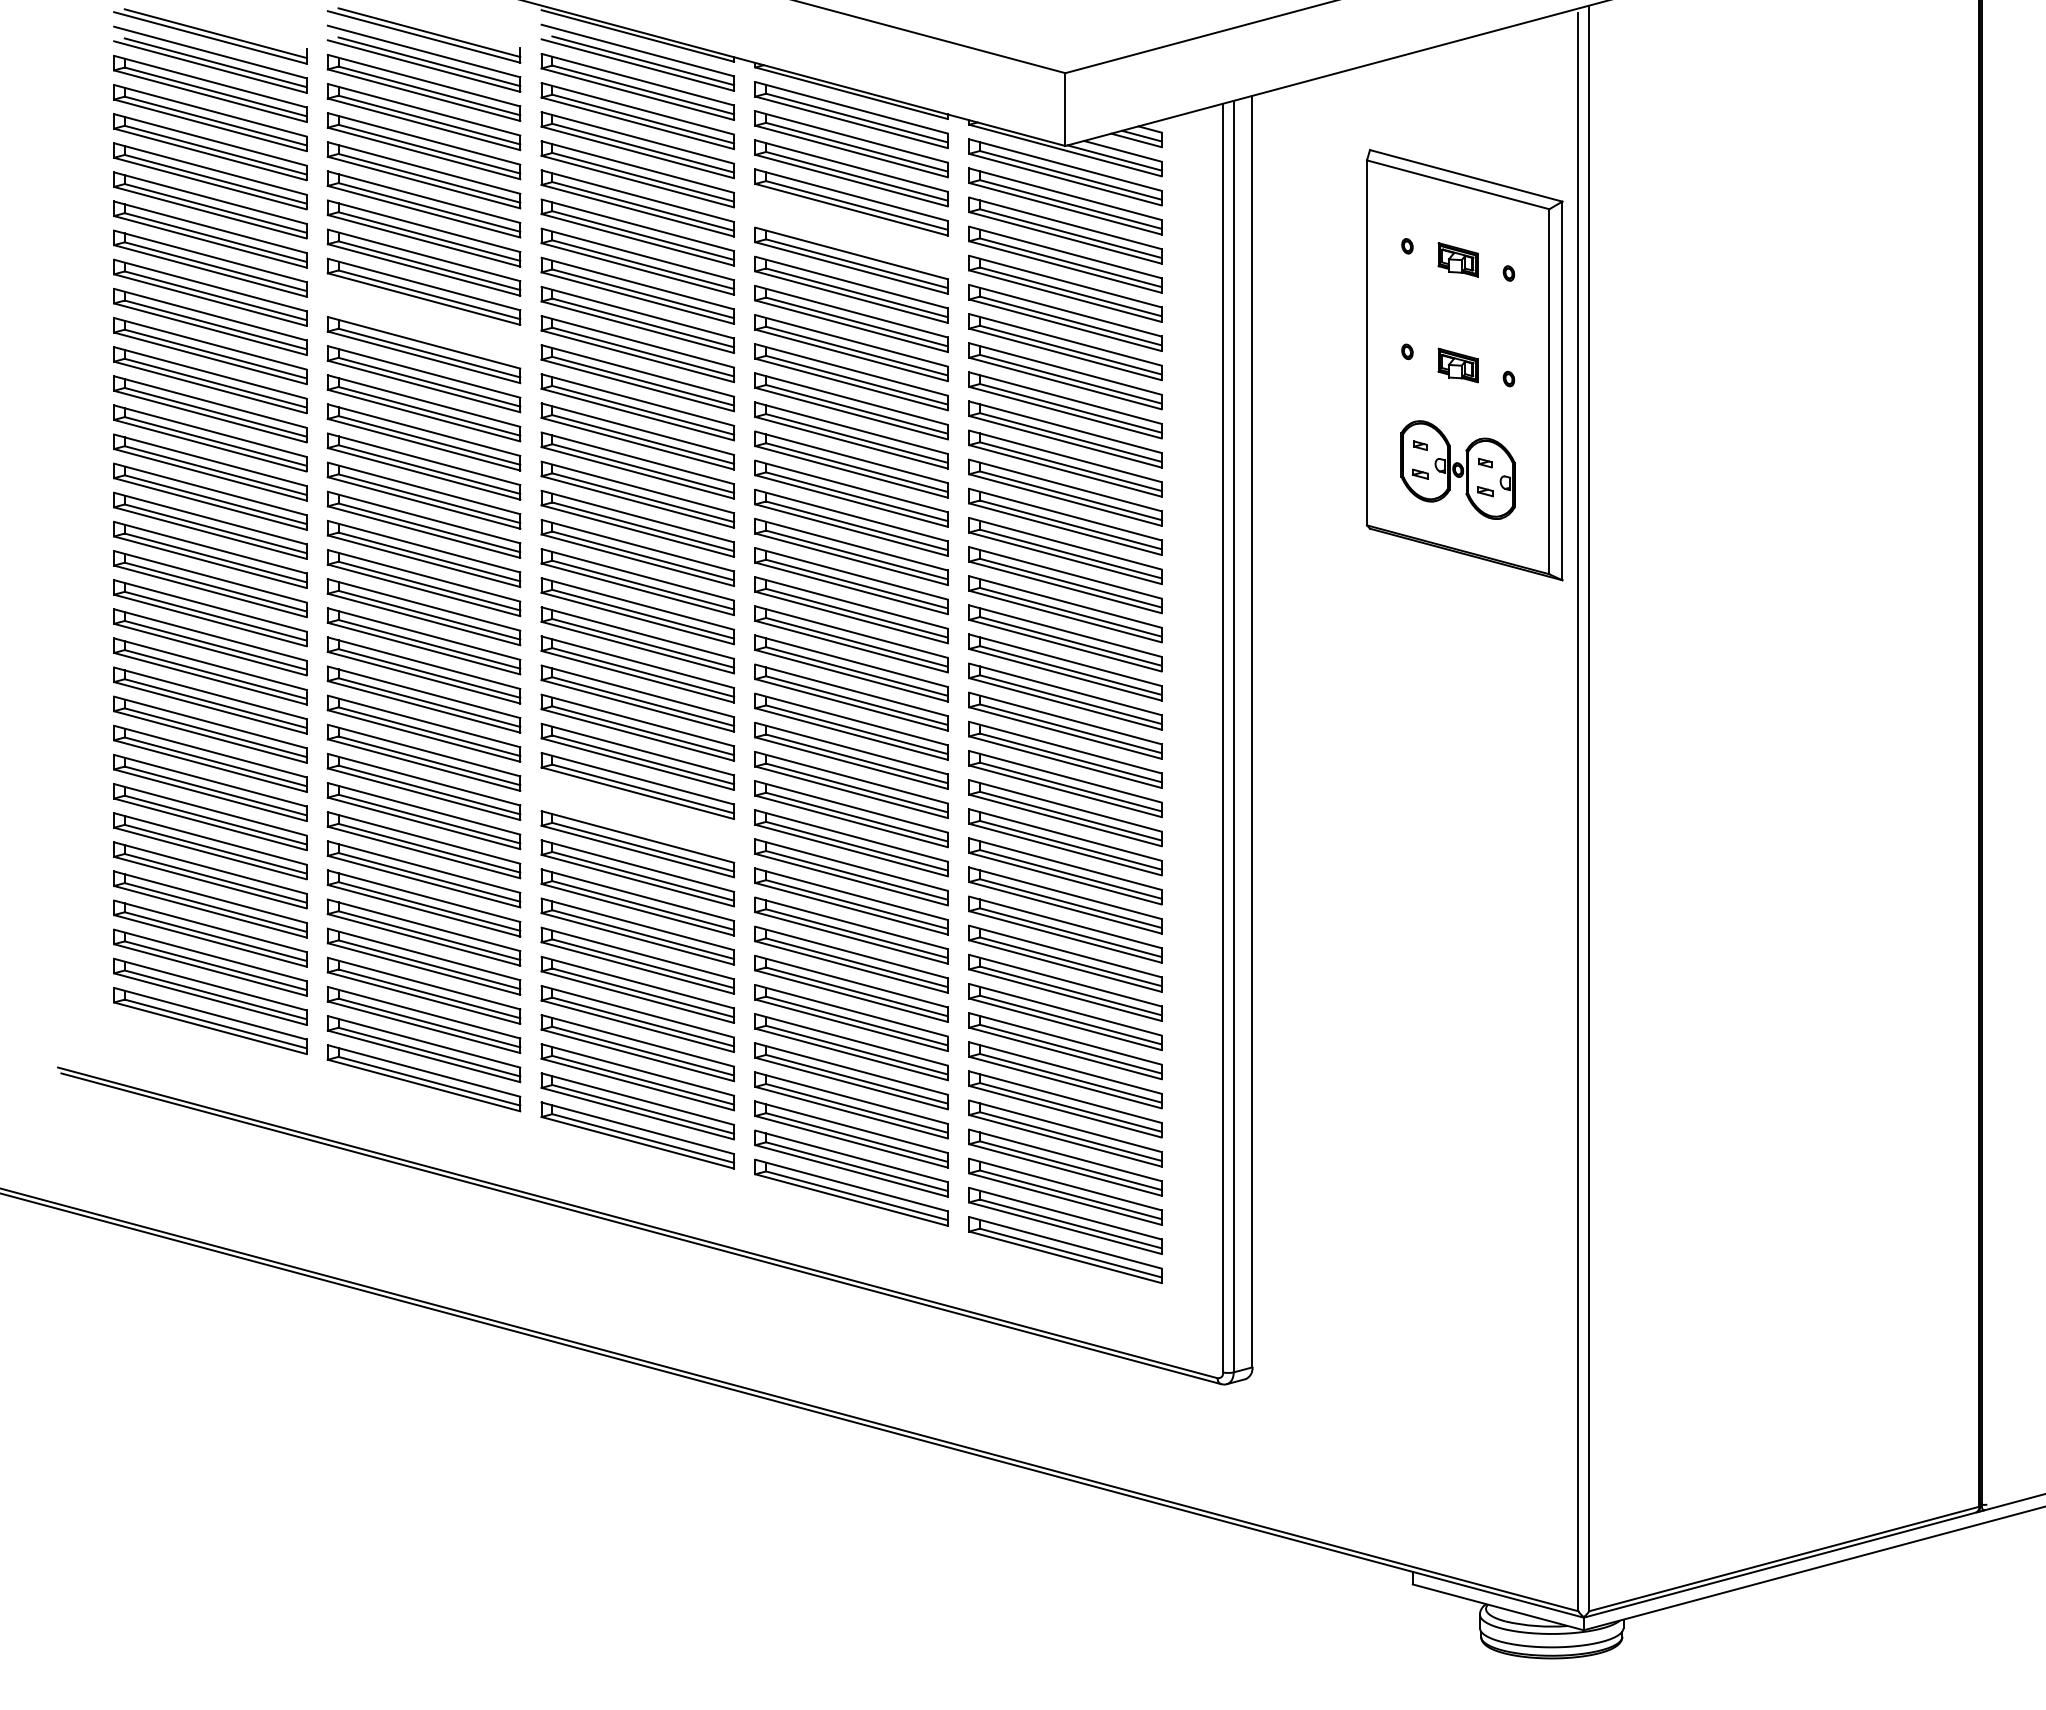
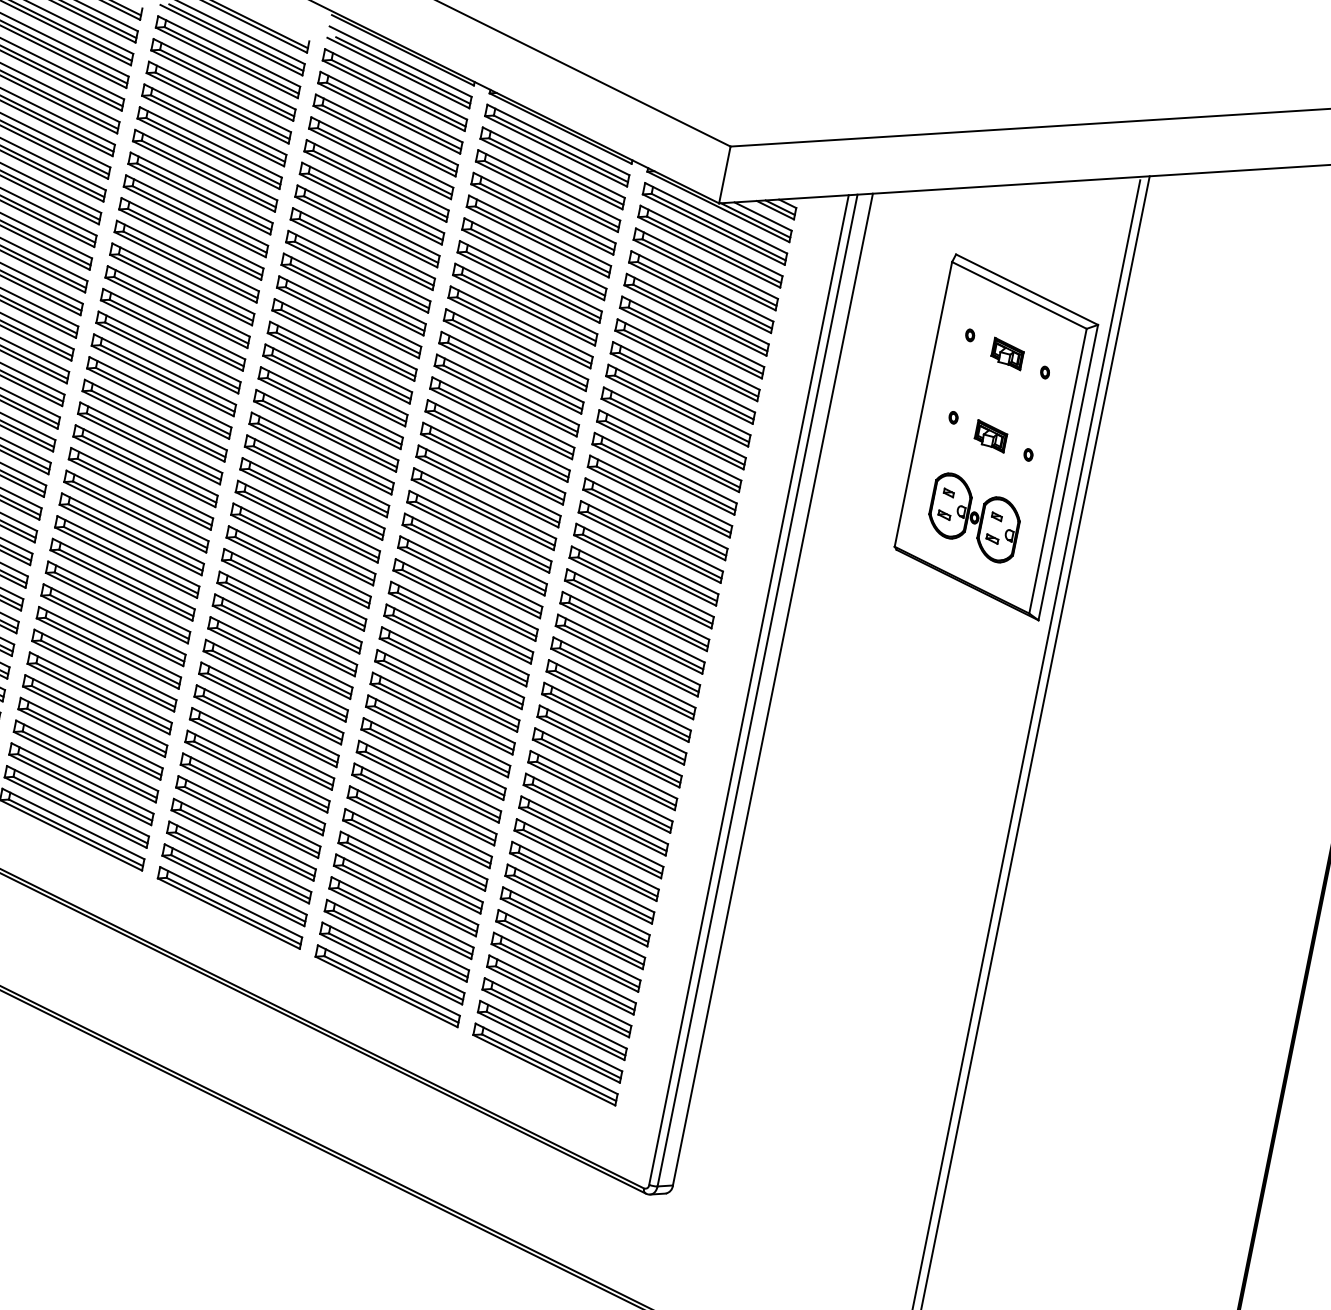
part: (851, 231) -> (538, 236), added
part: (423, 320) -> (191, 238), added
part: (637, 815) -> (280, 658), added

